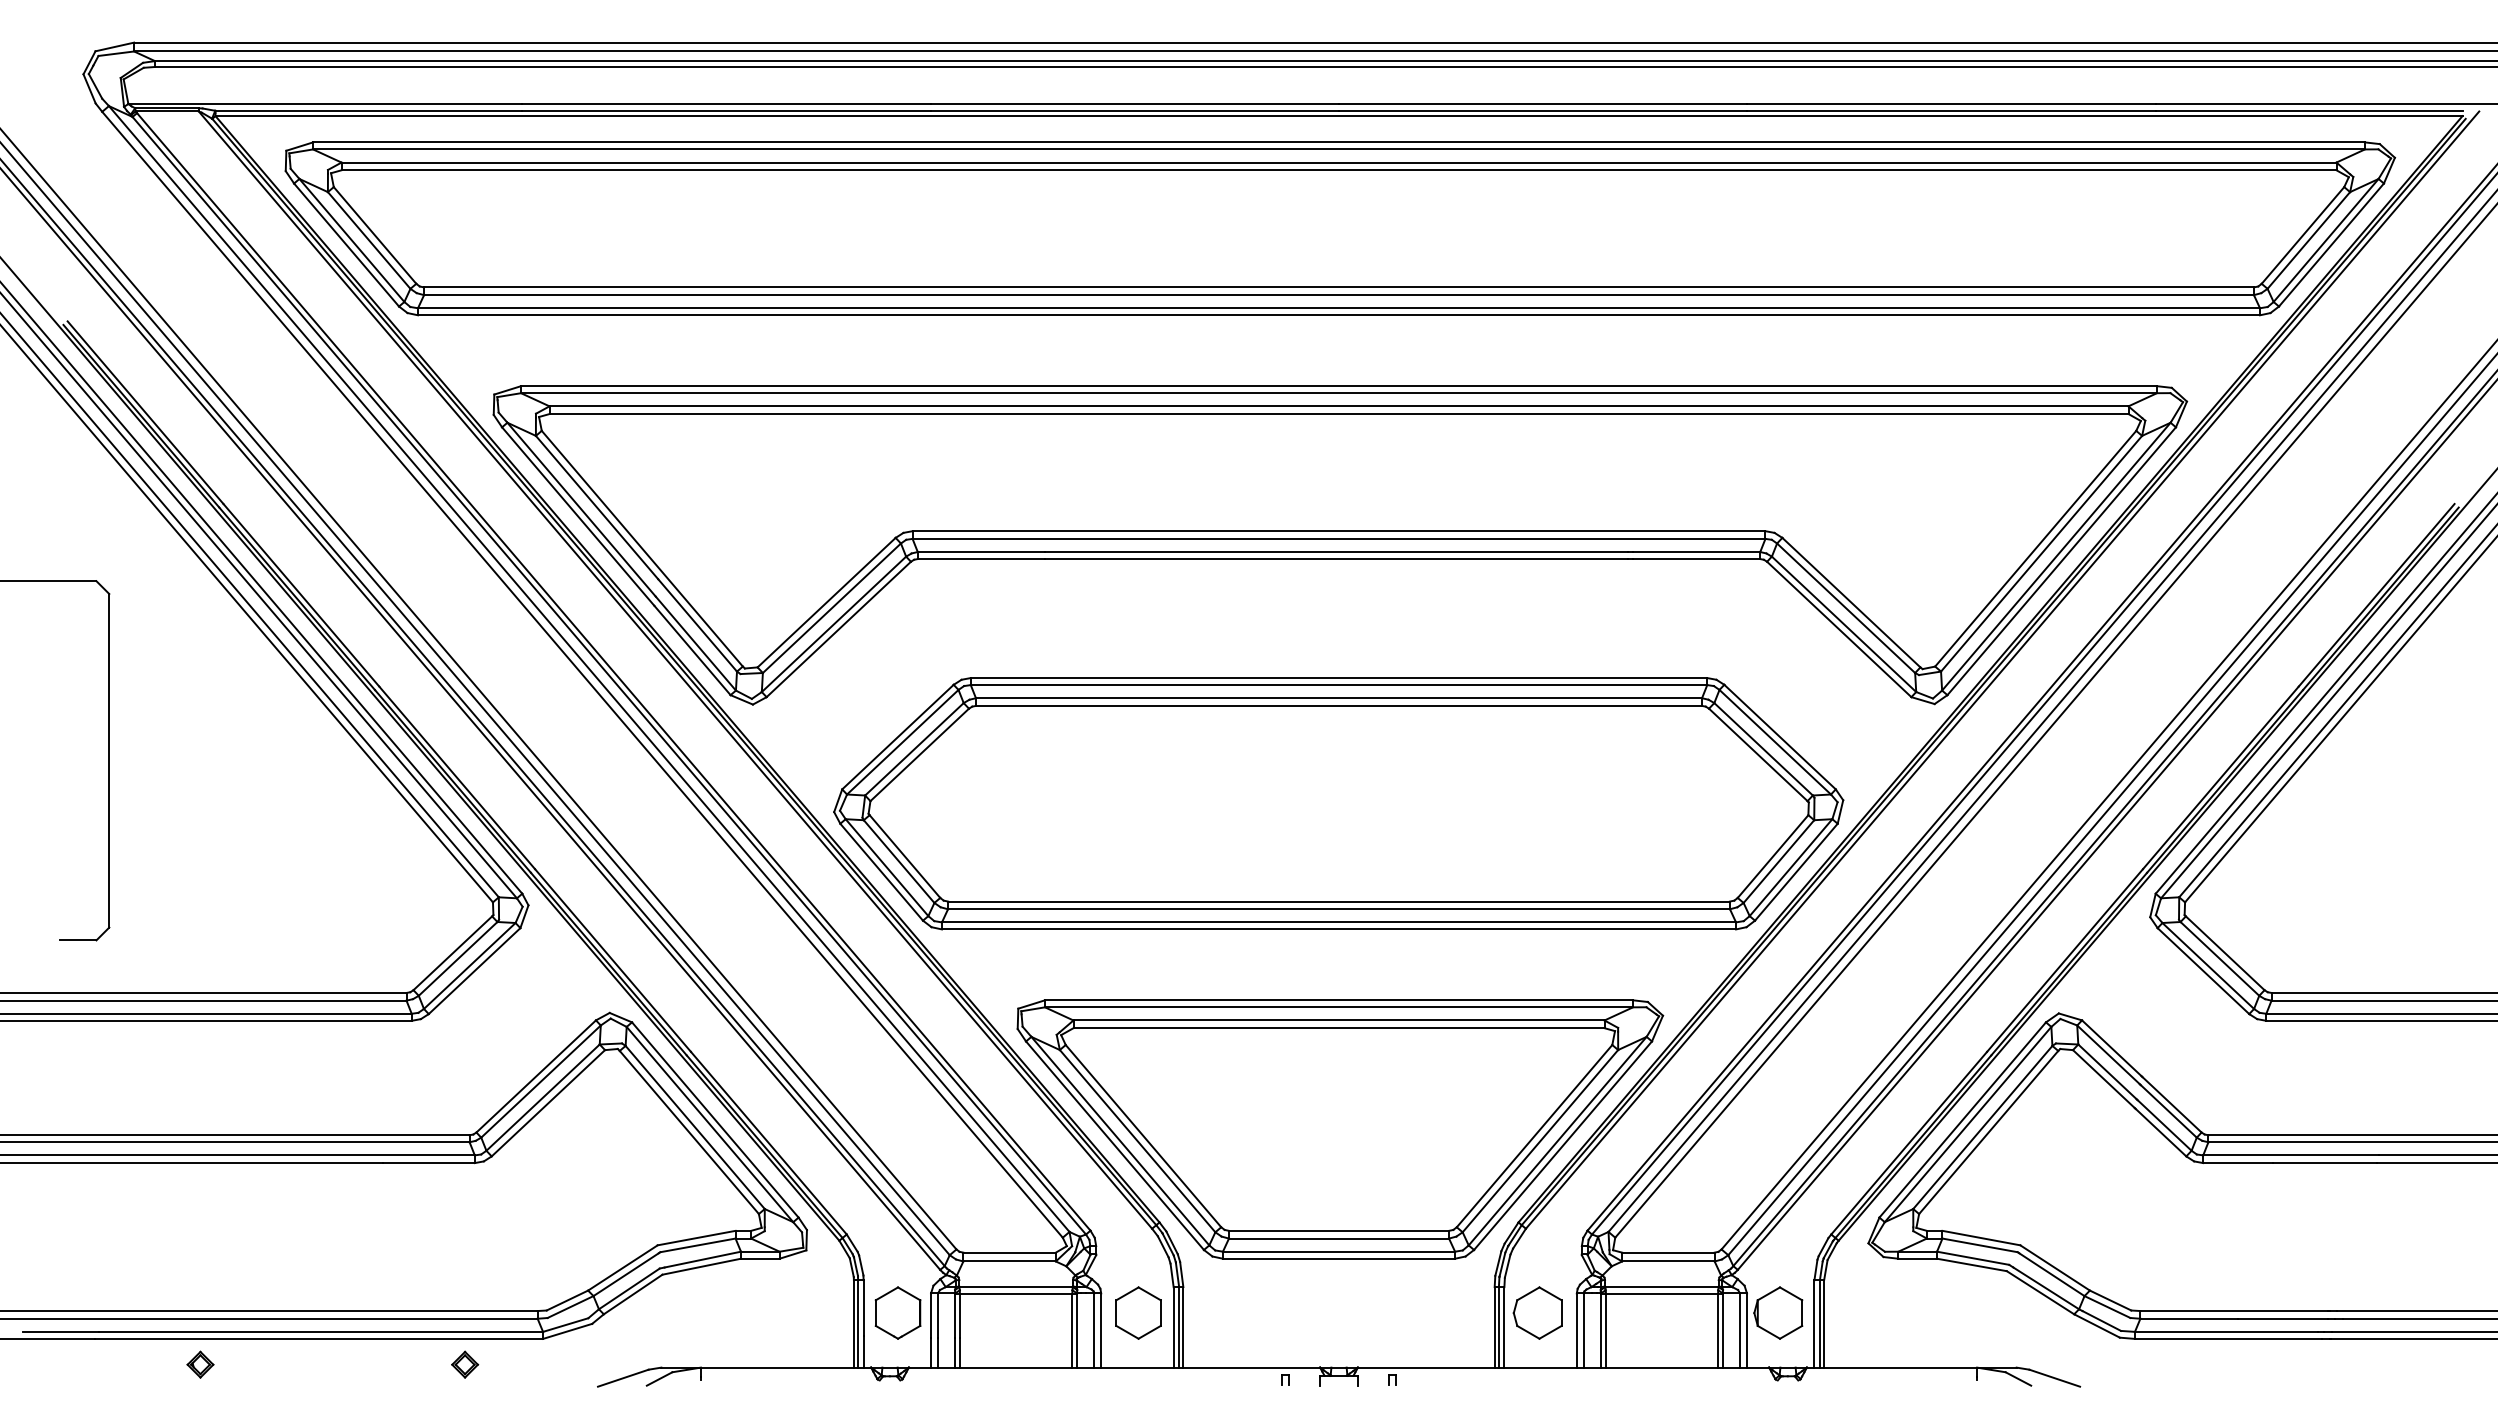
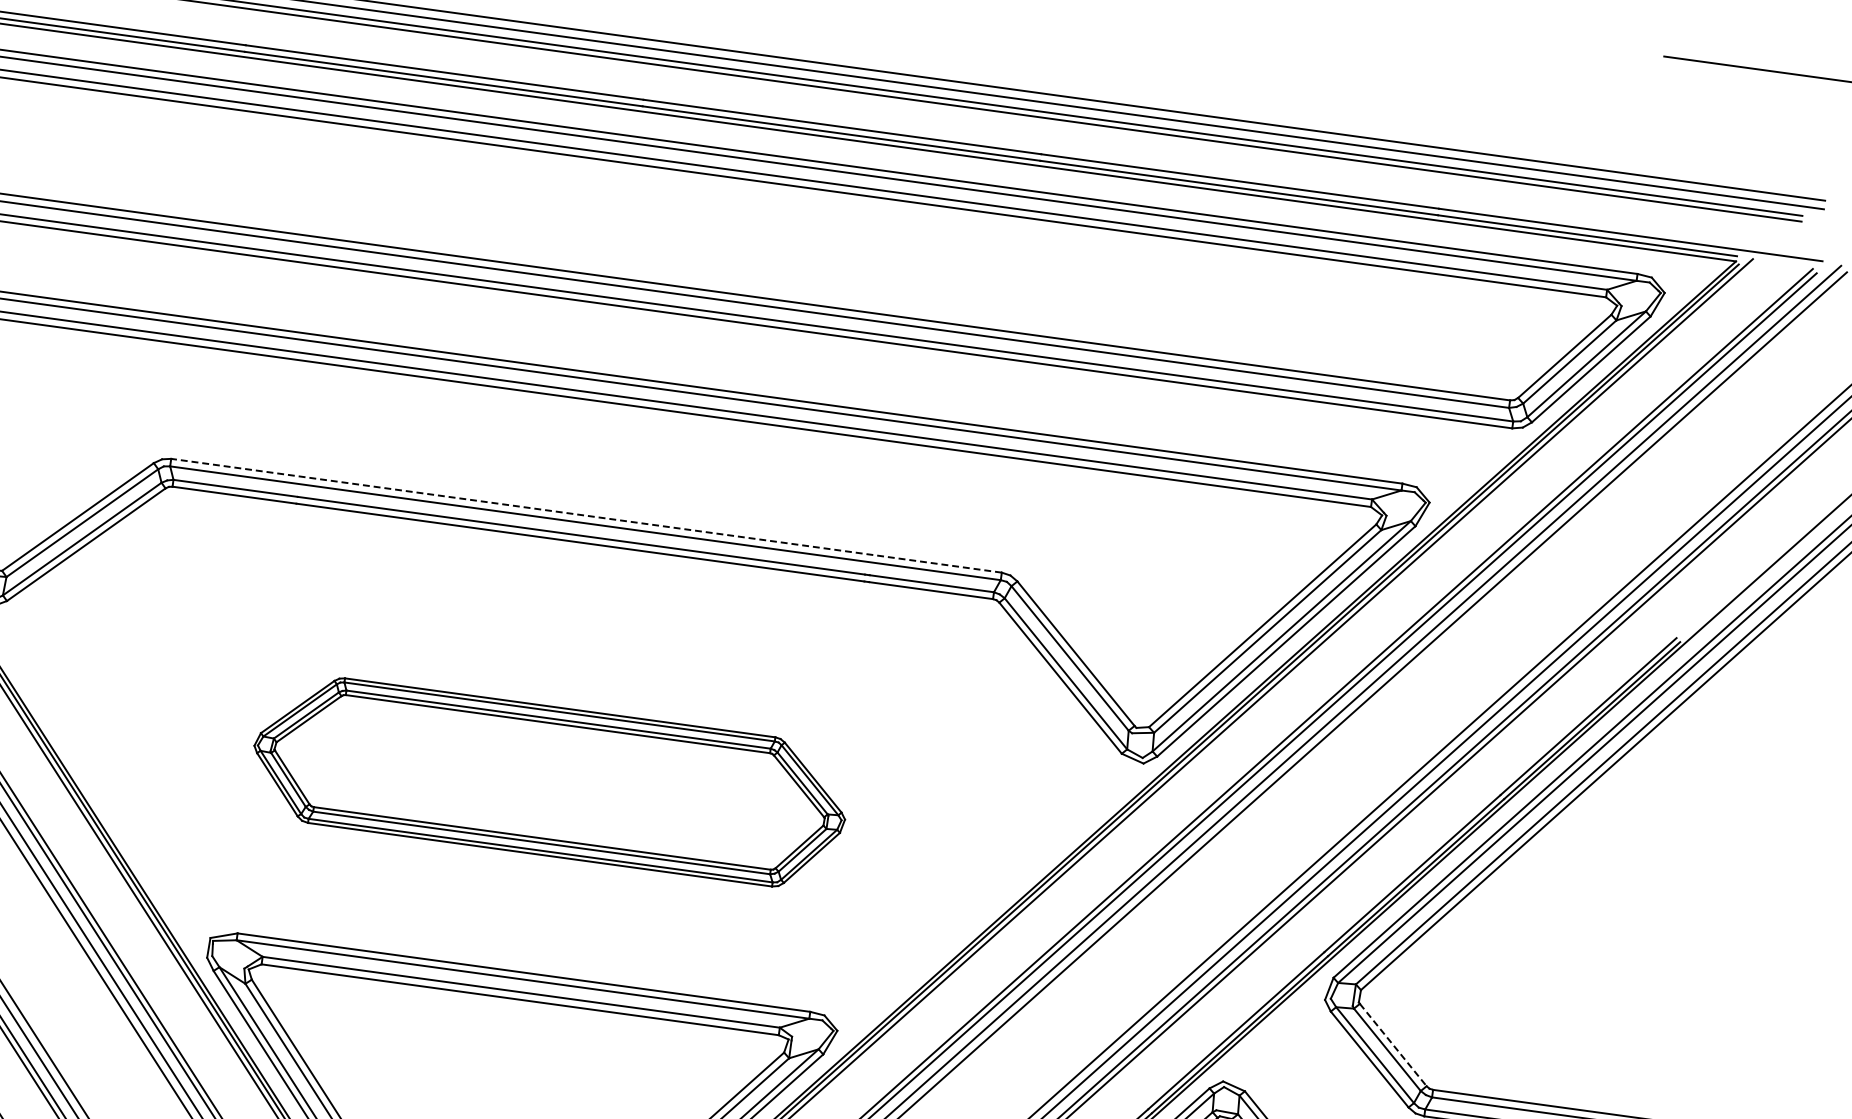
line: (1338, 531) -> (585, 515), solid -> dashed
part: (1338, 803) -> (549, 780), size x0.6
line: (2225, 953) -> (1393, 1045), solid -> dashed

